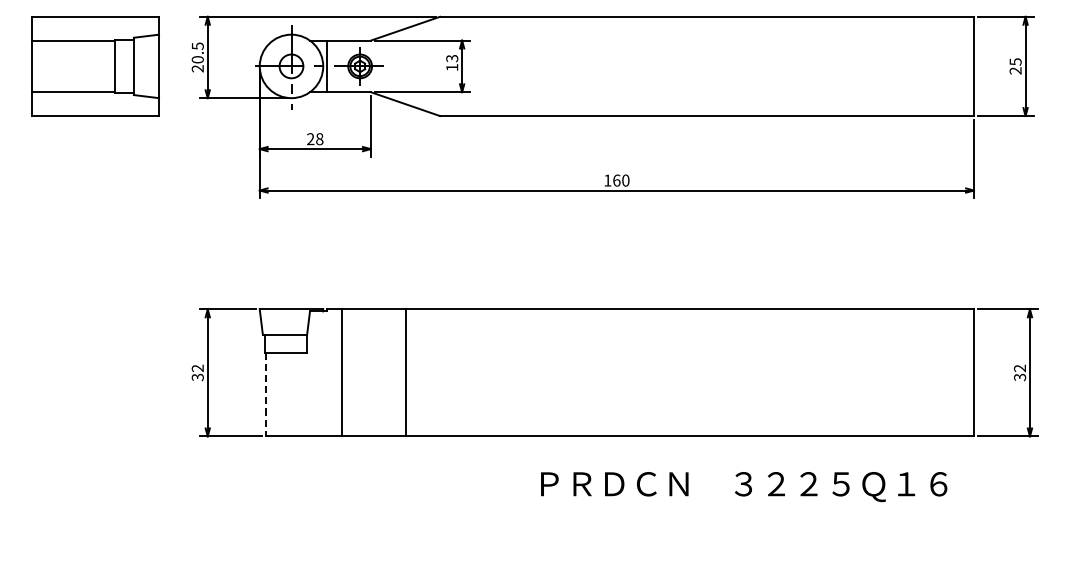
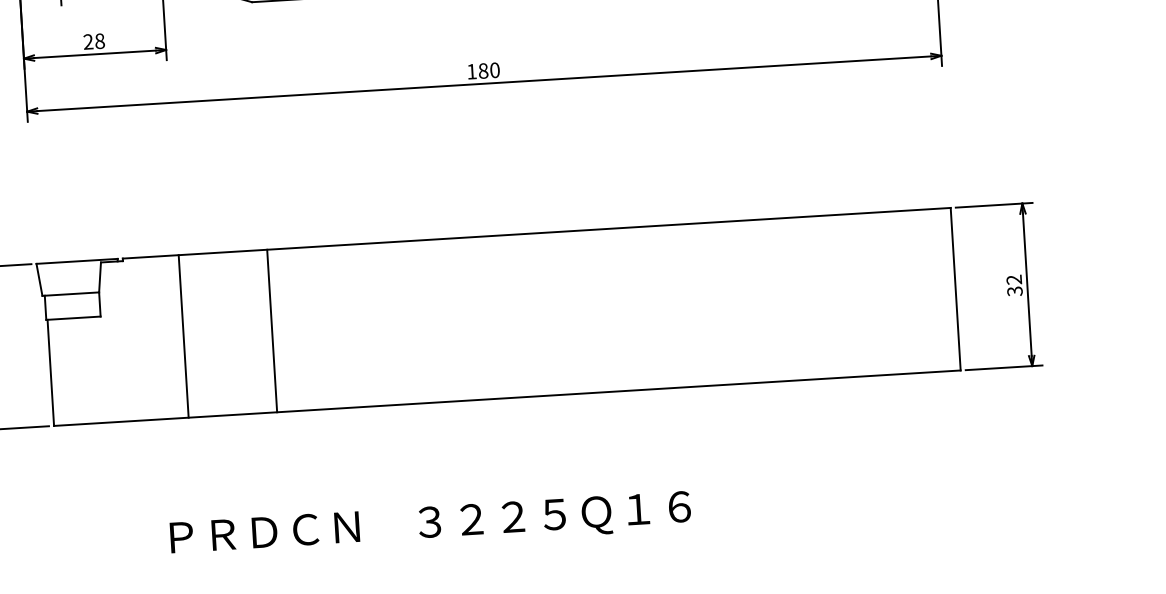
text: (616, 180) -> (483, 70), 160 -> 180
line: (341, 372) -> (183, 335), moved
line: (405, 372) -> (271, 330), moved
line: (265, 395) -> (50, 373), dashed -> solid
text: (744, 487) -> (431, 526), moved

